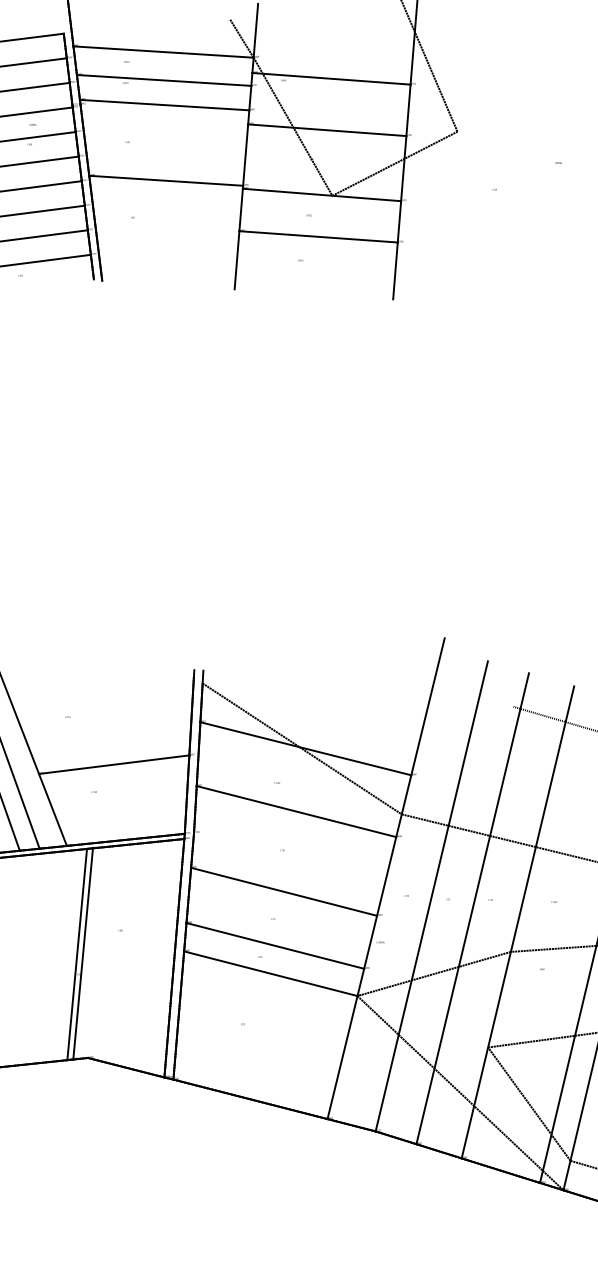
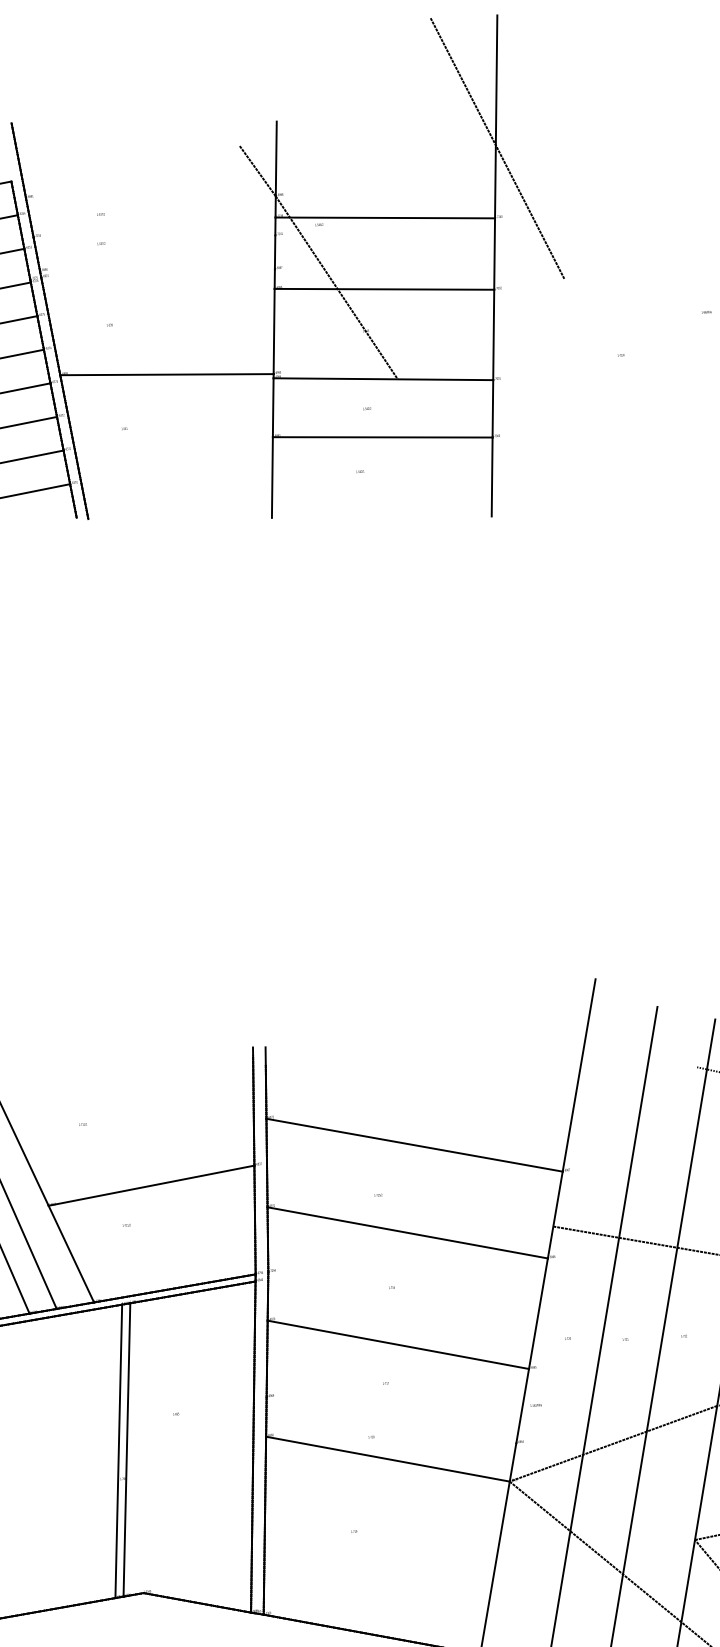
line: (163, 51) -> (150, 196), removed
line: (163, 80) -> (153, 236), removed
line: (164, 104) -> (157, 269), removed
line: (394, 163) -> (480, 328), removed
line: (301, 748) -> (408, 1145), removed
line: (275, 945) -> (391, 1419), removed

